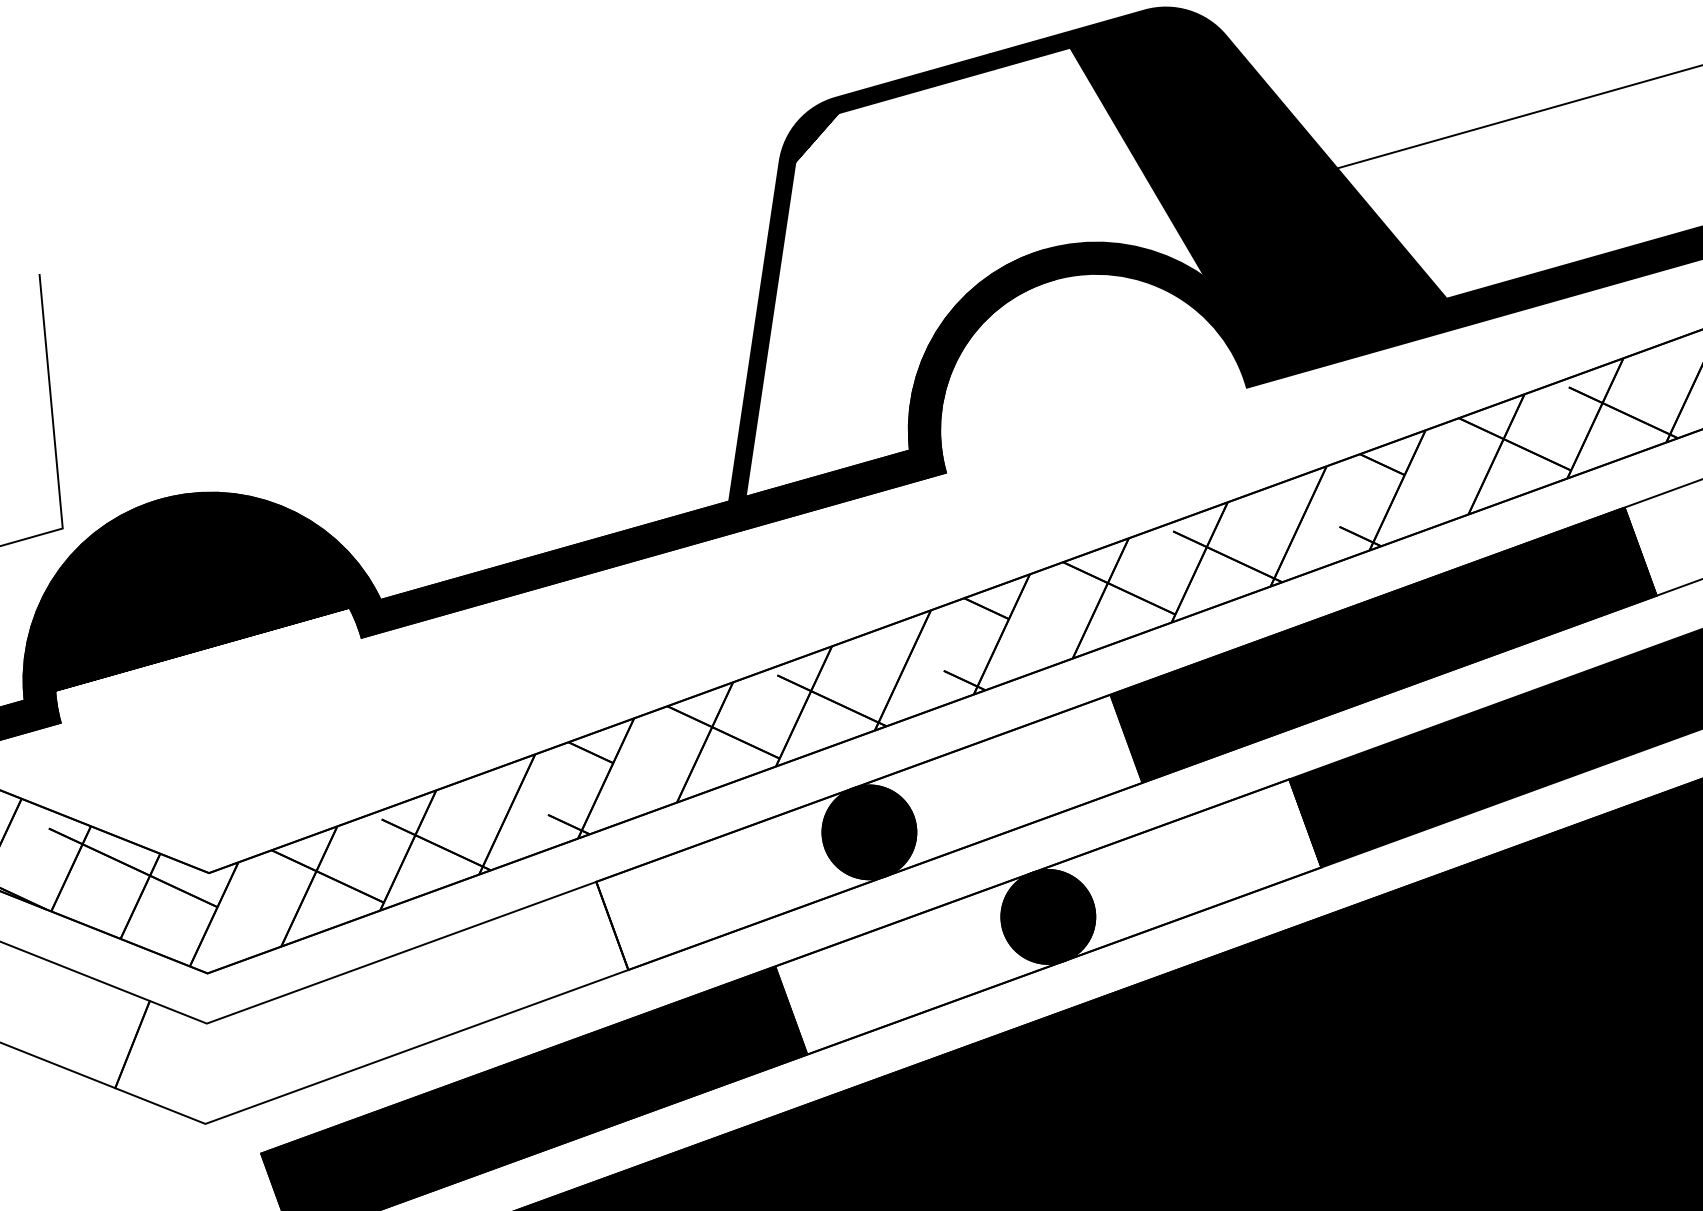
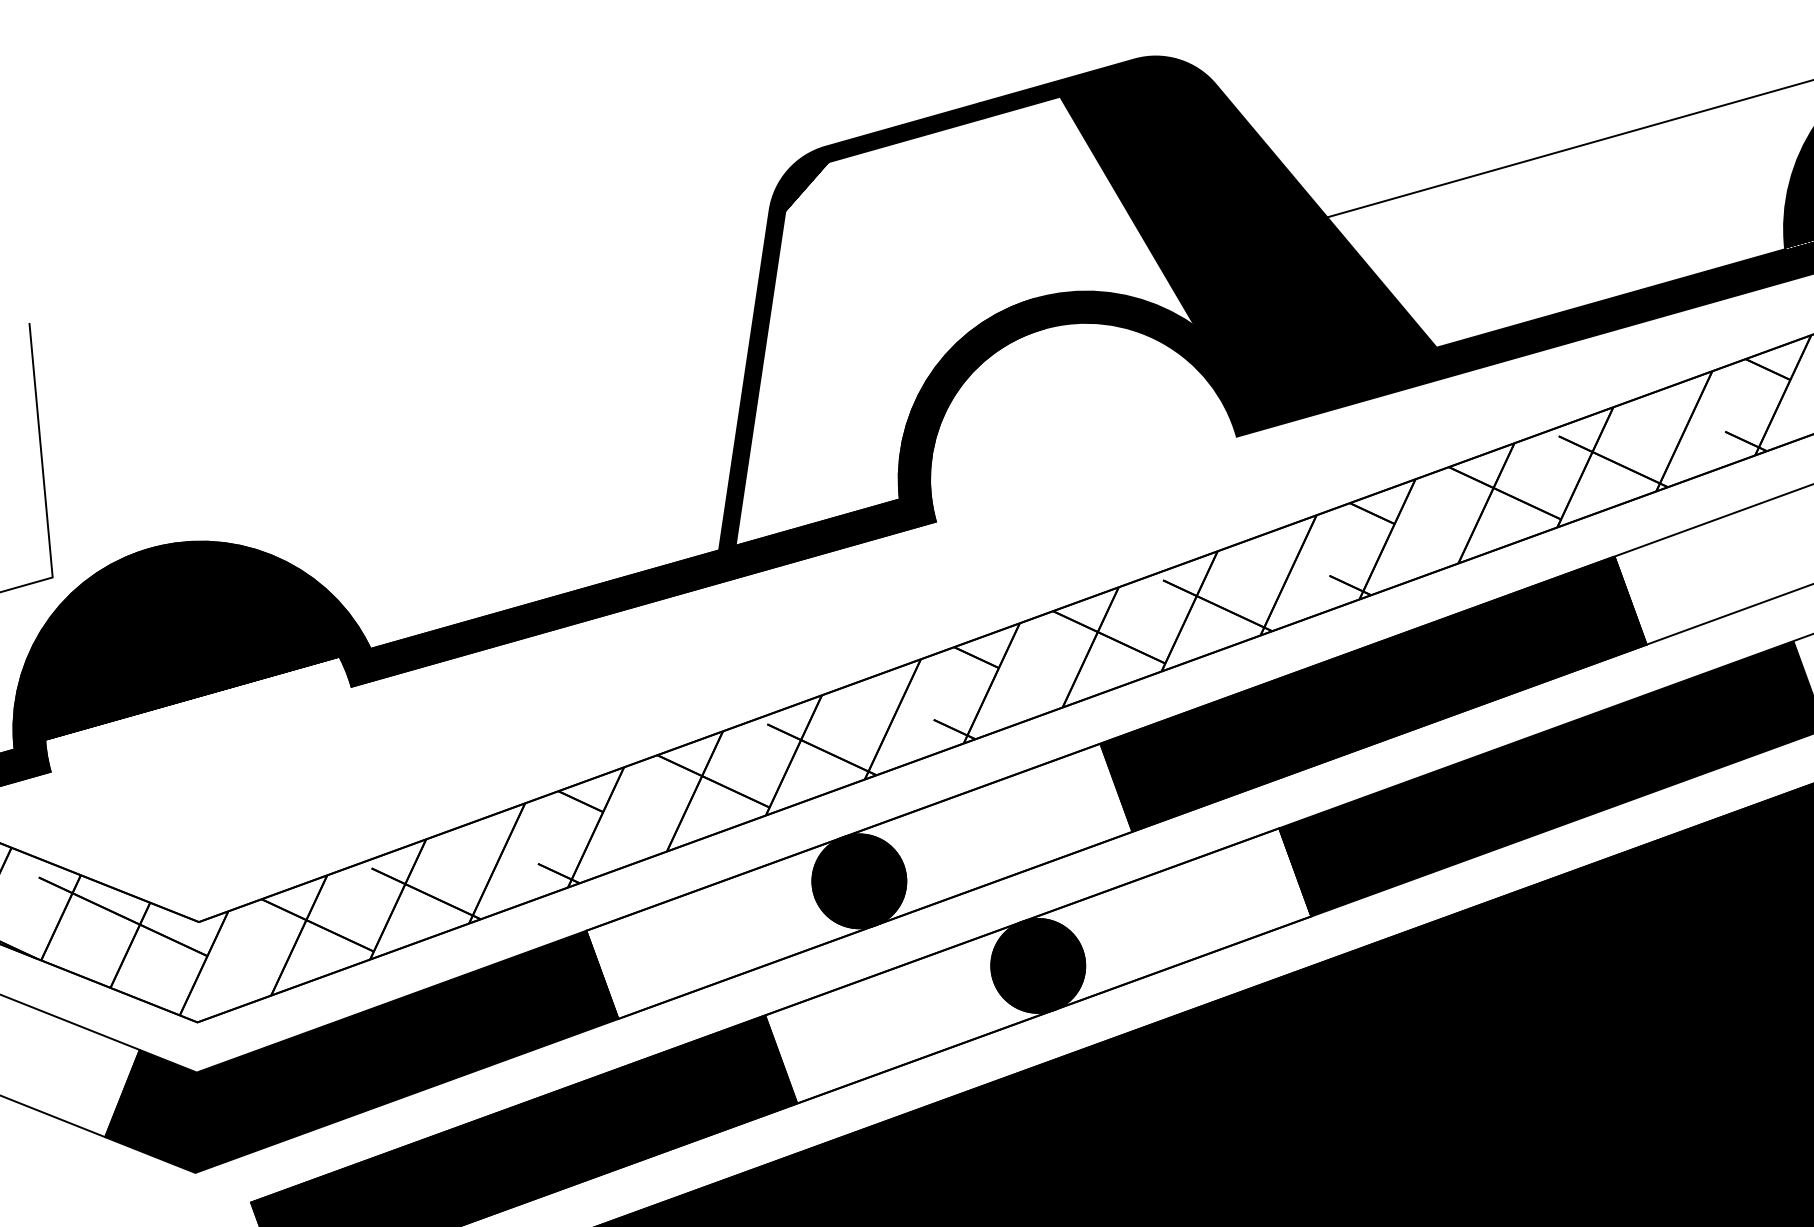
fill: (371, 1002) -> (361, 1051), added

